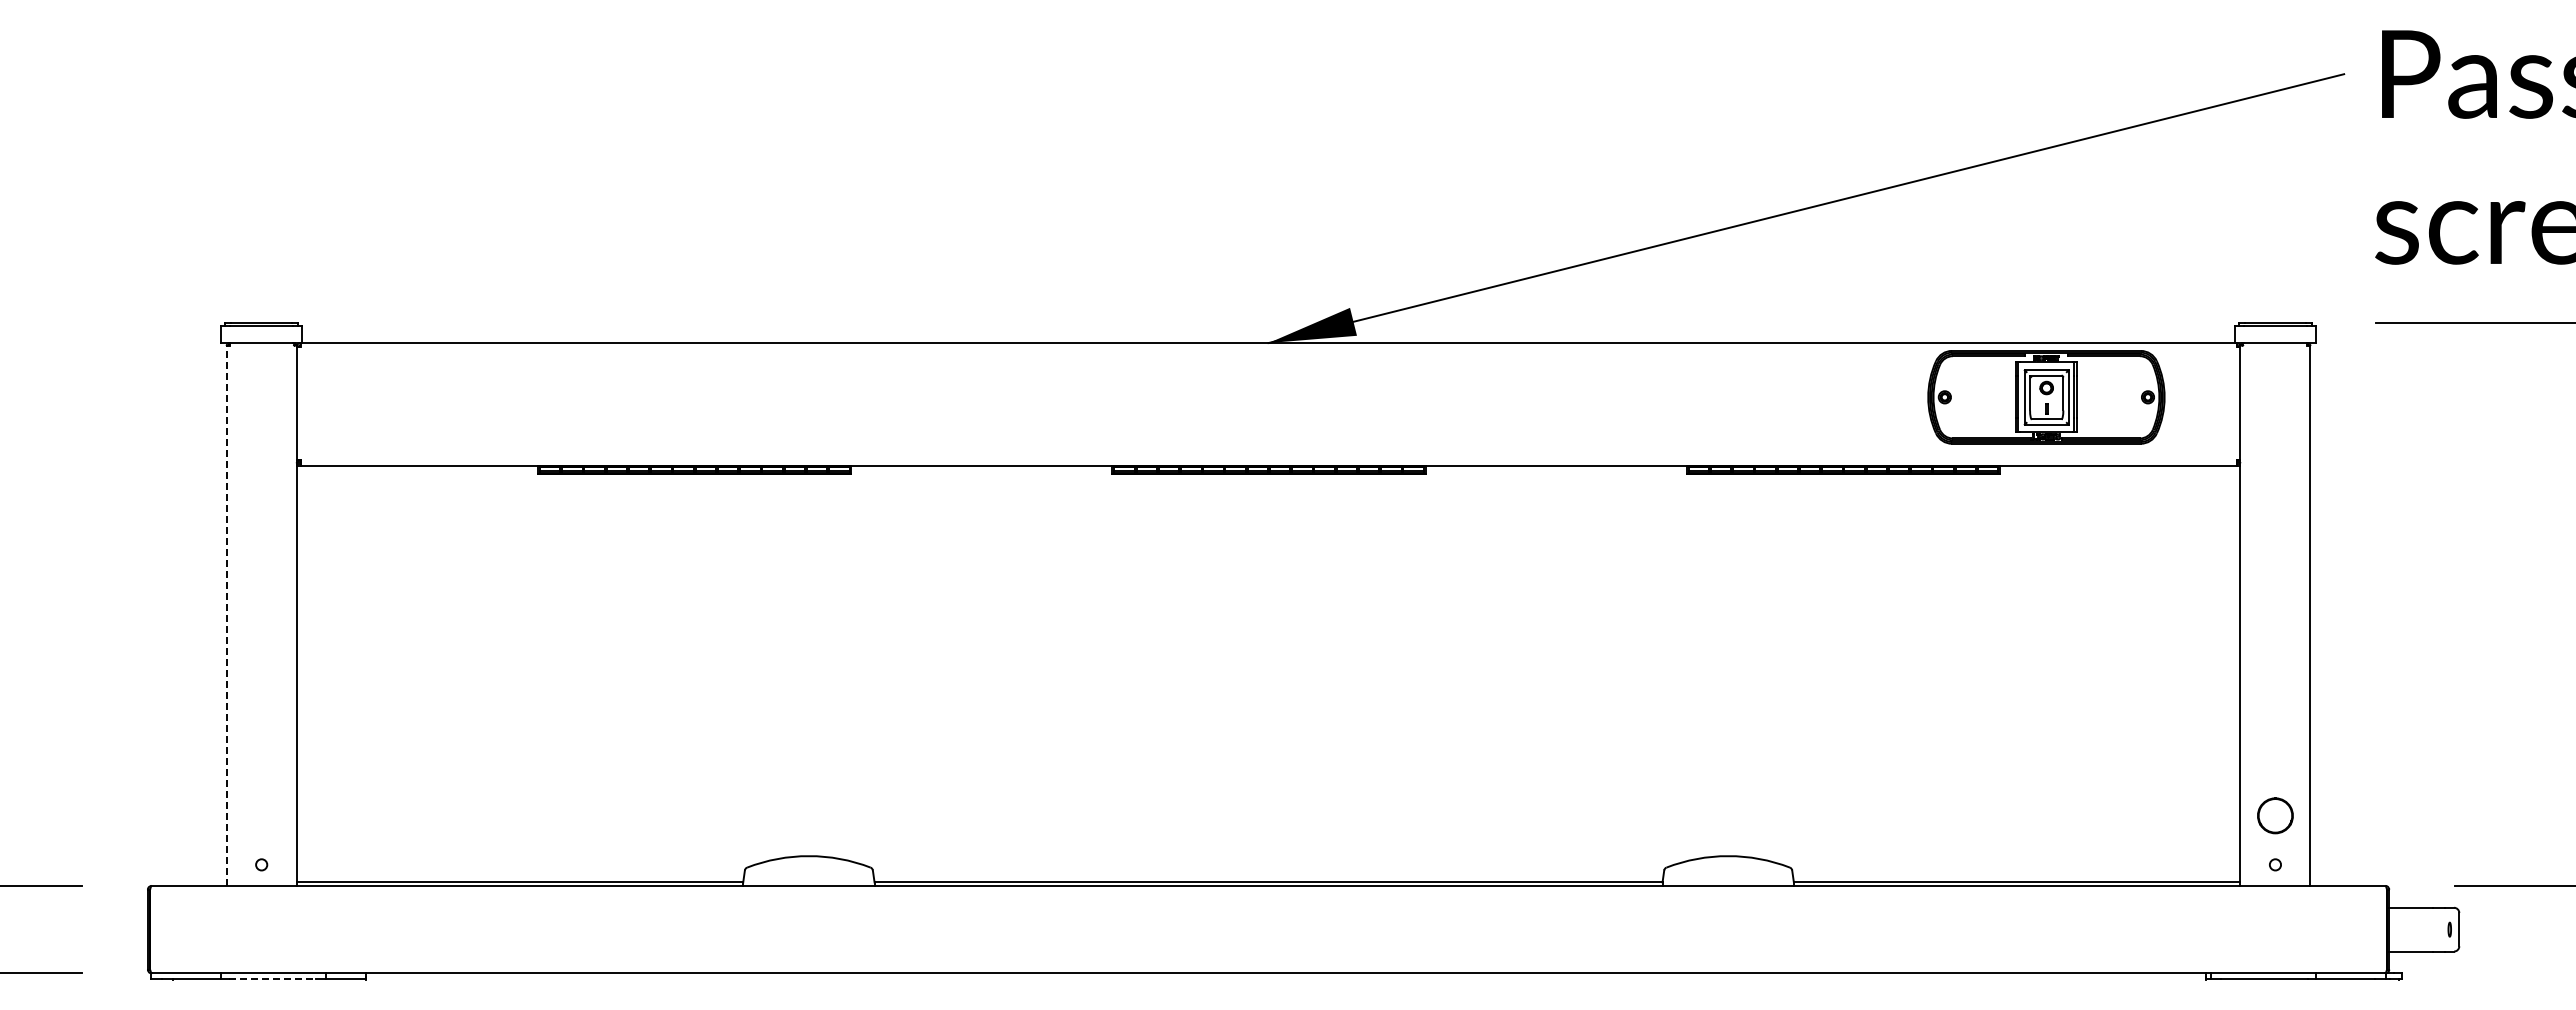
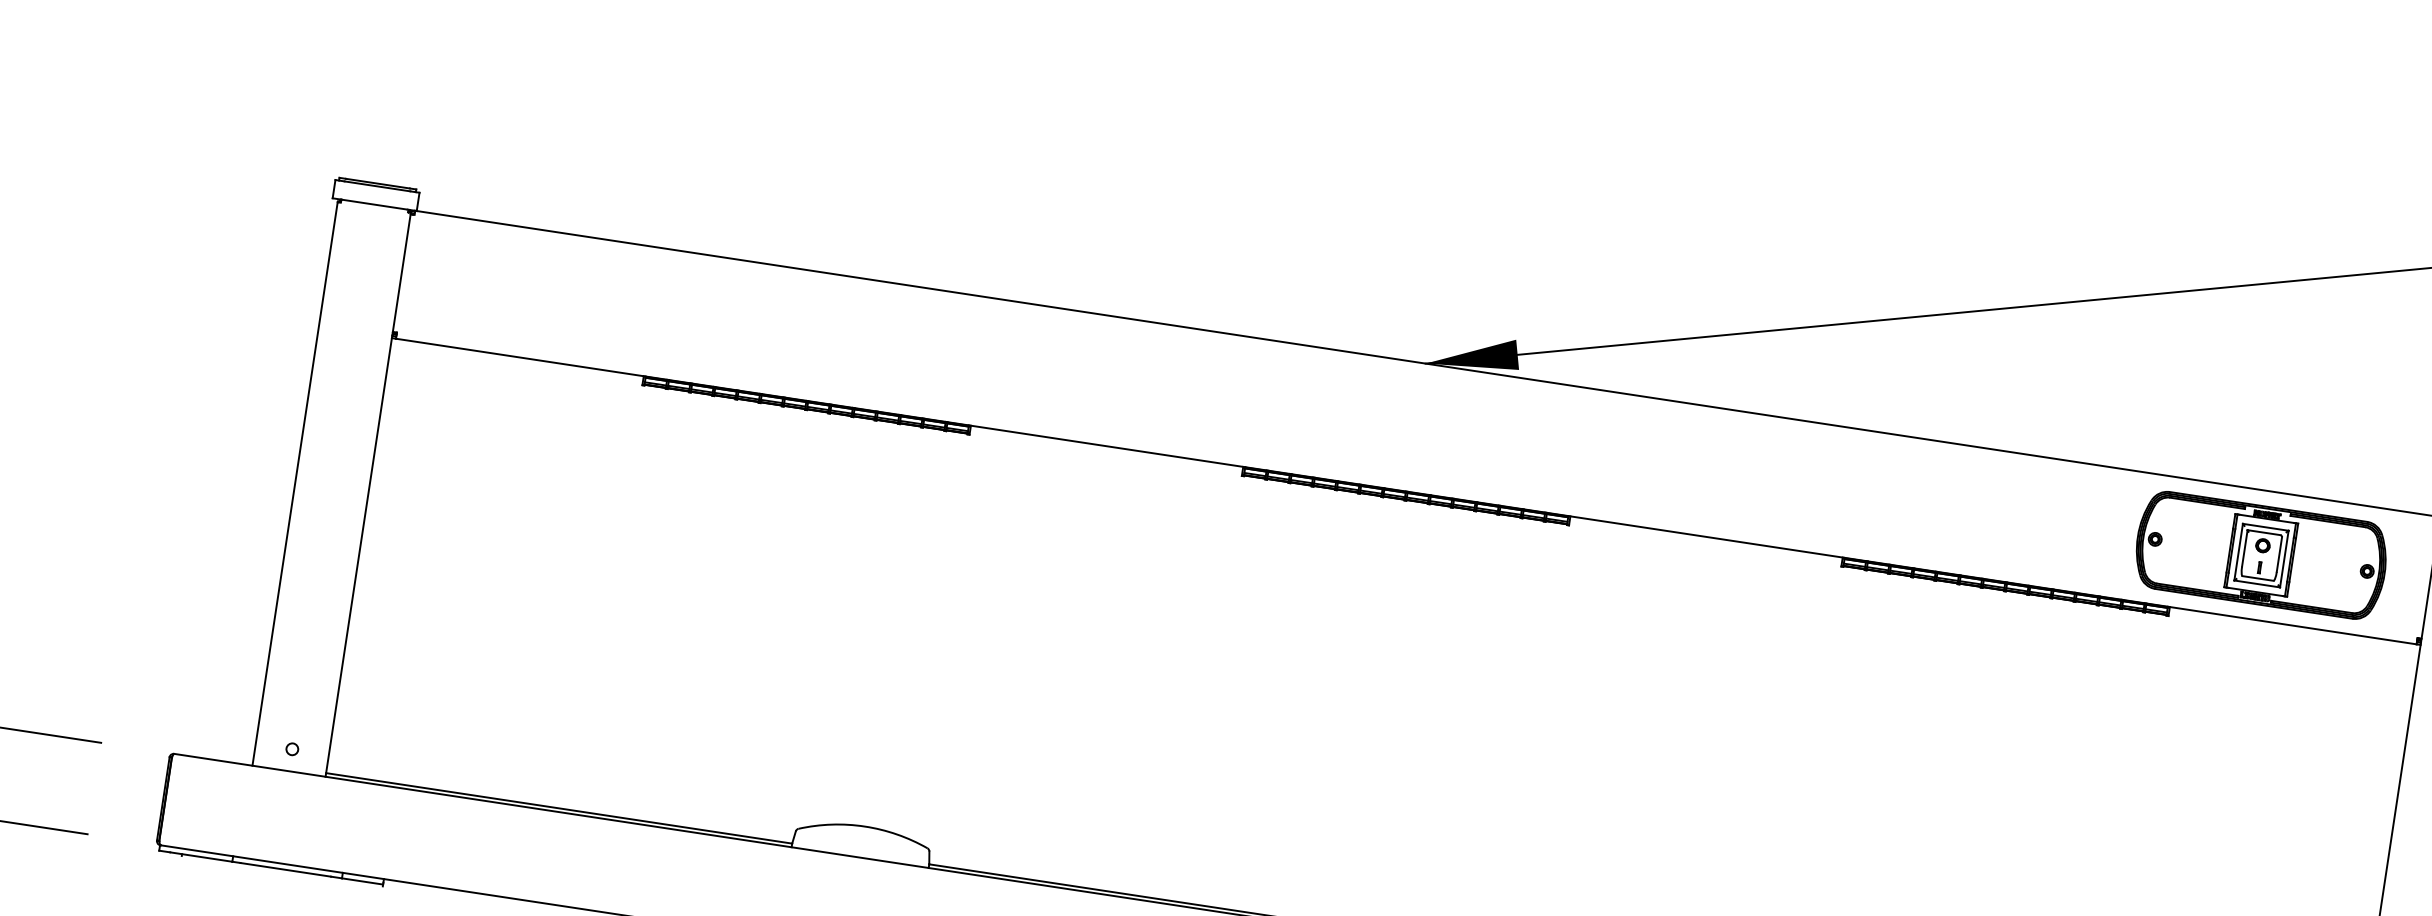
part: (2046, 397) -> (2261, 555), moved
line: (226, 615) -> (294, 483), dashed -> solid
line: (273, 978) -> (286, 869), dashed -> solid

